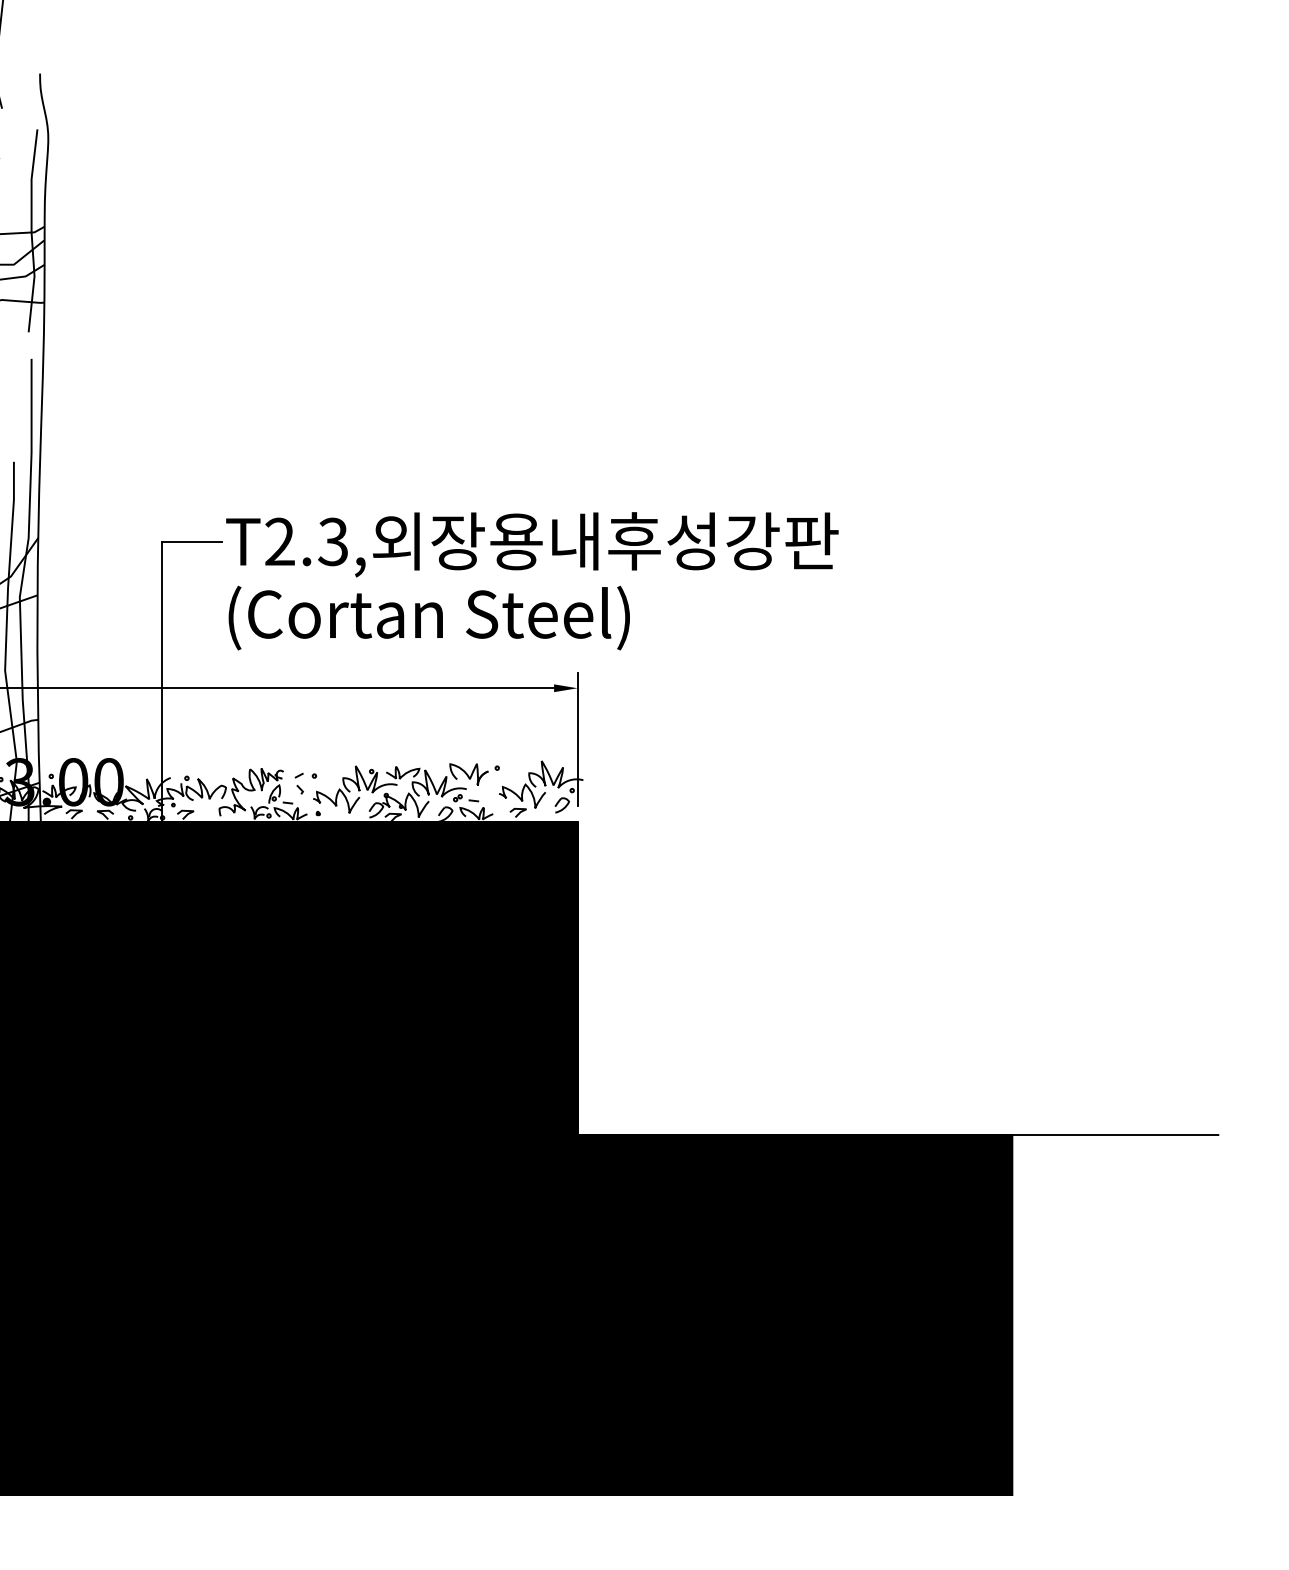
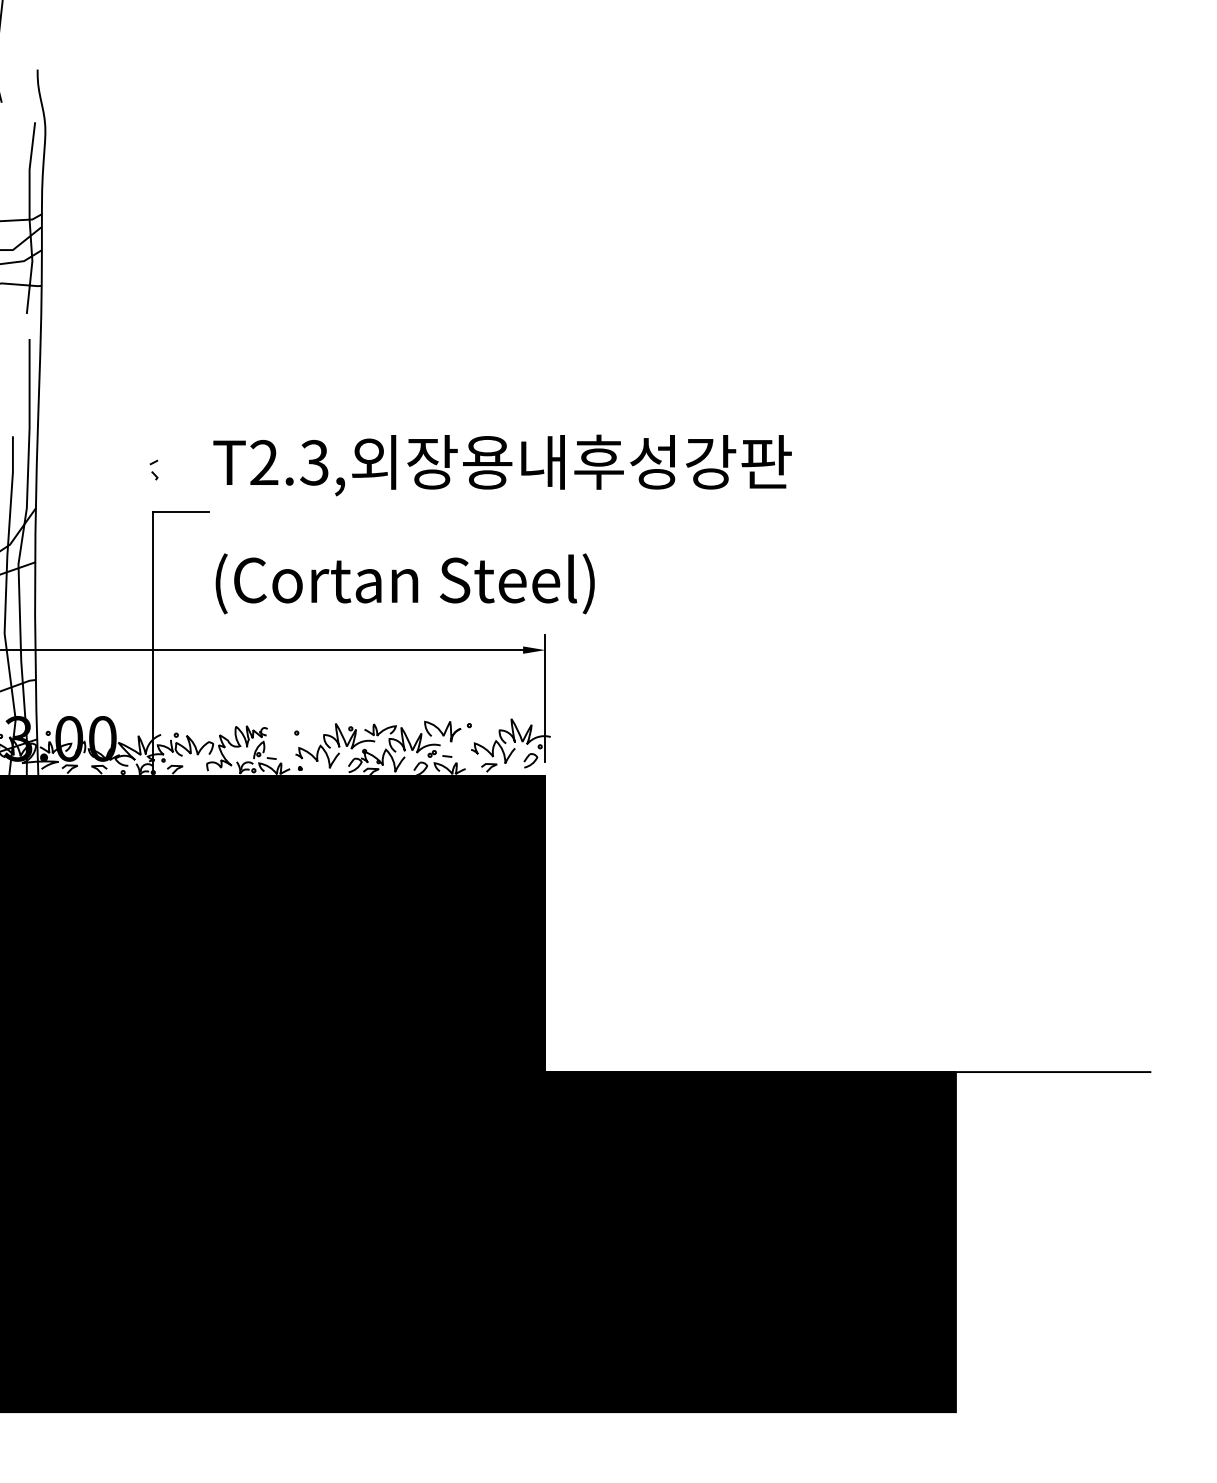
text: (532, 544) -> (502, 465), moved
part: (298, 783) -> (153, 469), moved

